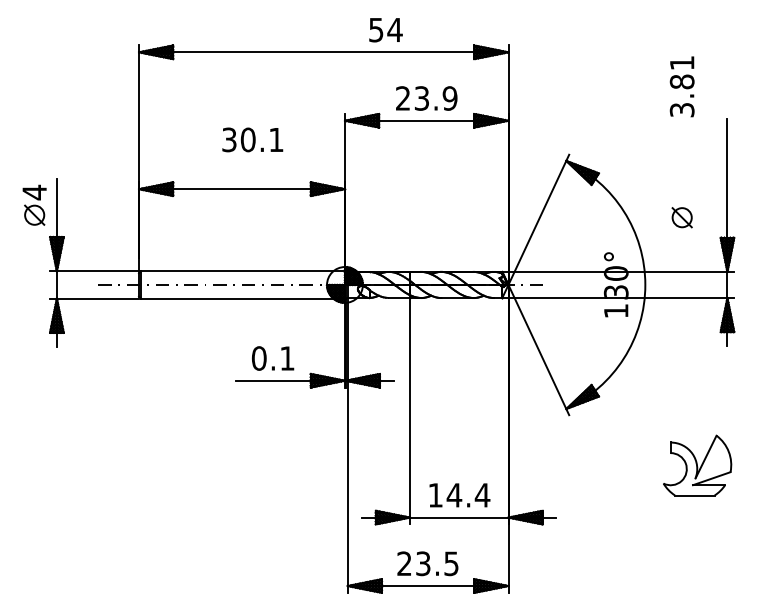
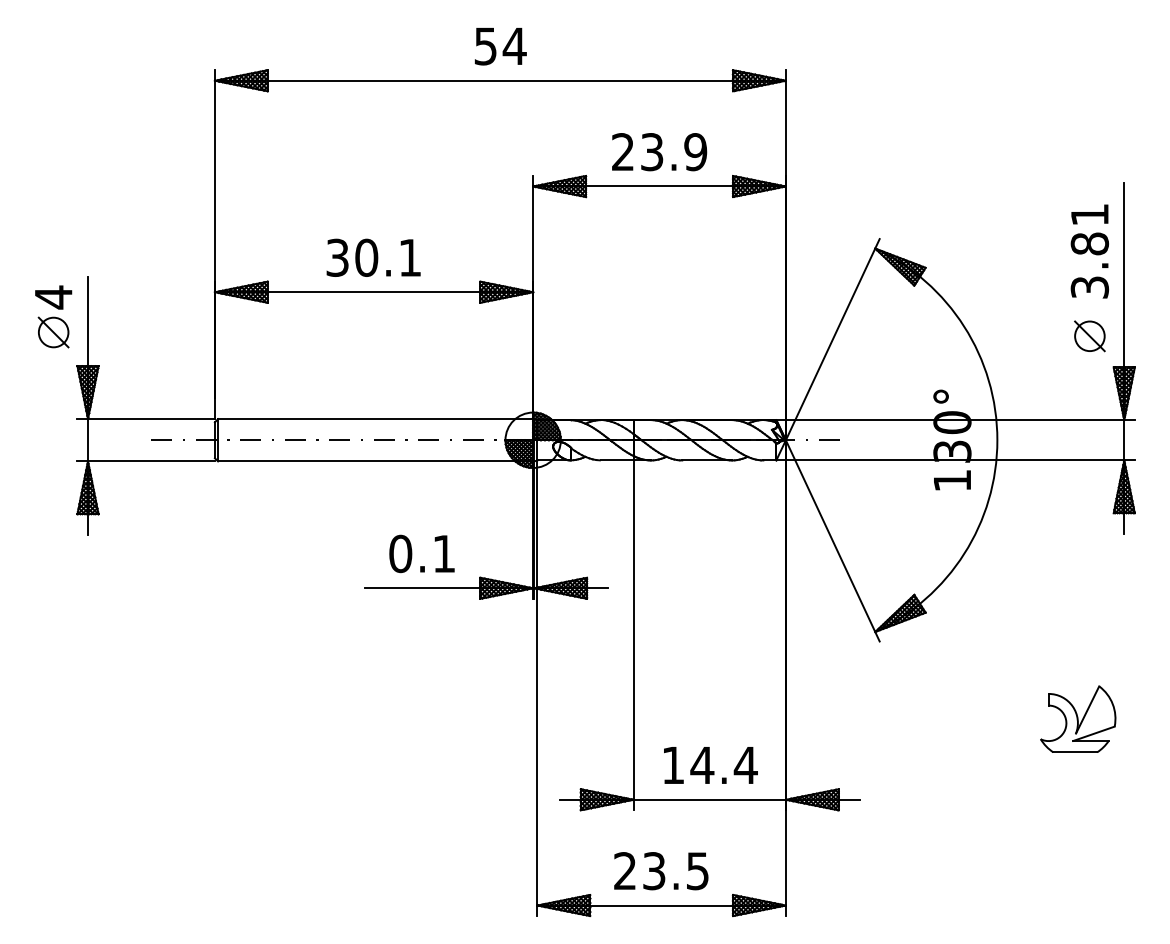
text: (385, 30) -> (500, 47), moved
text: (681, 86) -> (1088, 251), moved
text: (252, 139) -> (373, 257), moved
part: (681, 217) -> (1088, 336), moved
part: (697, 465) -> (1077, 719), size x0.71

